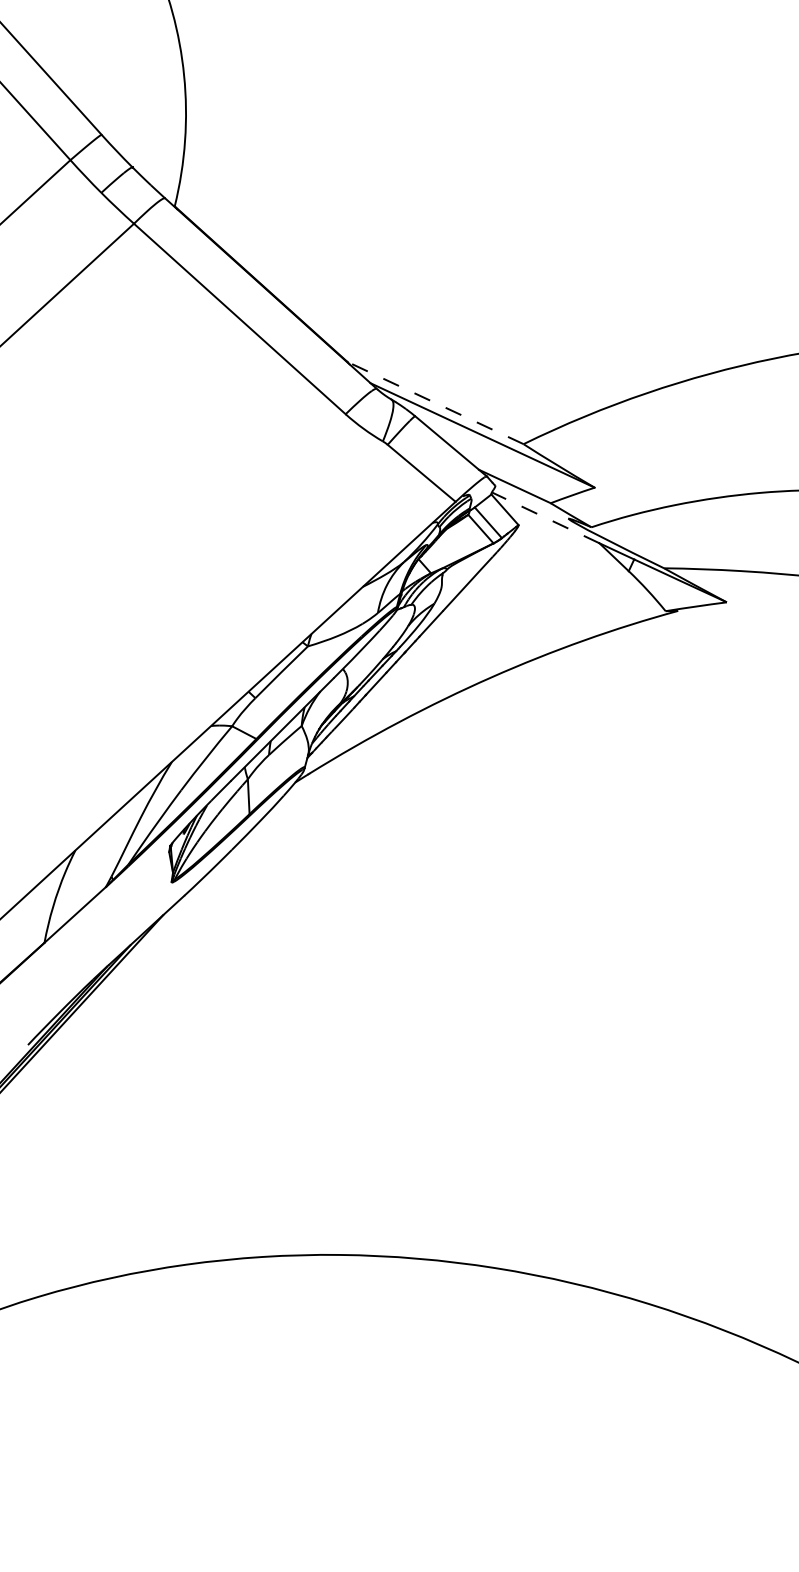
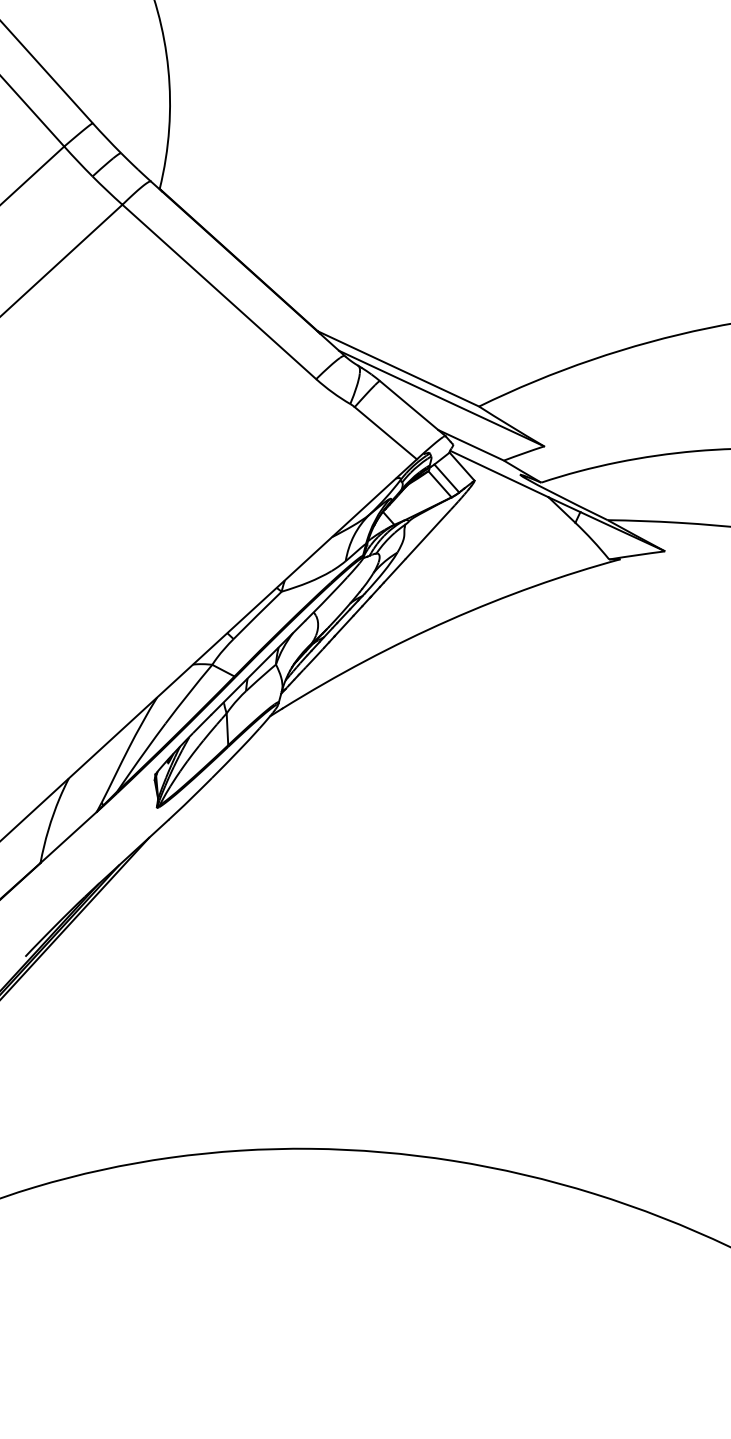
line: (435, 402) -> (398, 368), dashed -> solid
line: (545, 517) -> (499, 473), dashed -> solid

